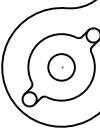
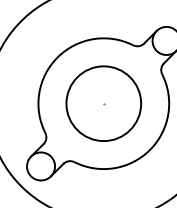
circle: (61, 67) -> (103, 103), size x1.43

